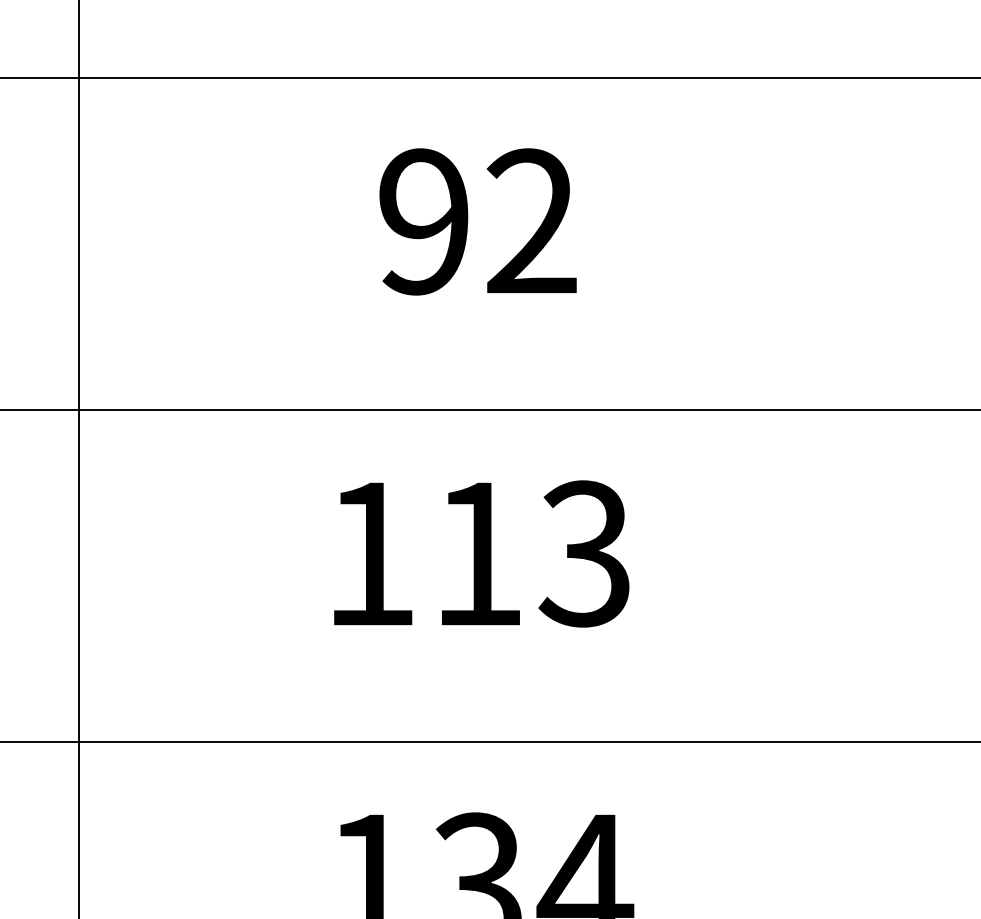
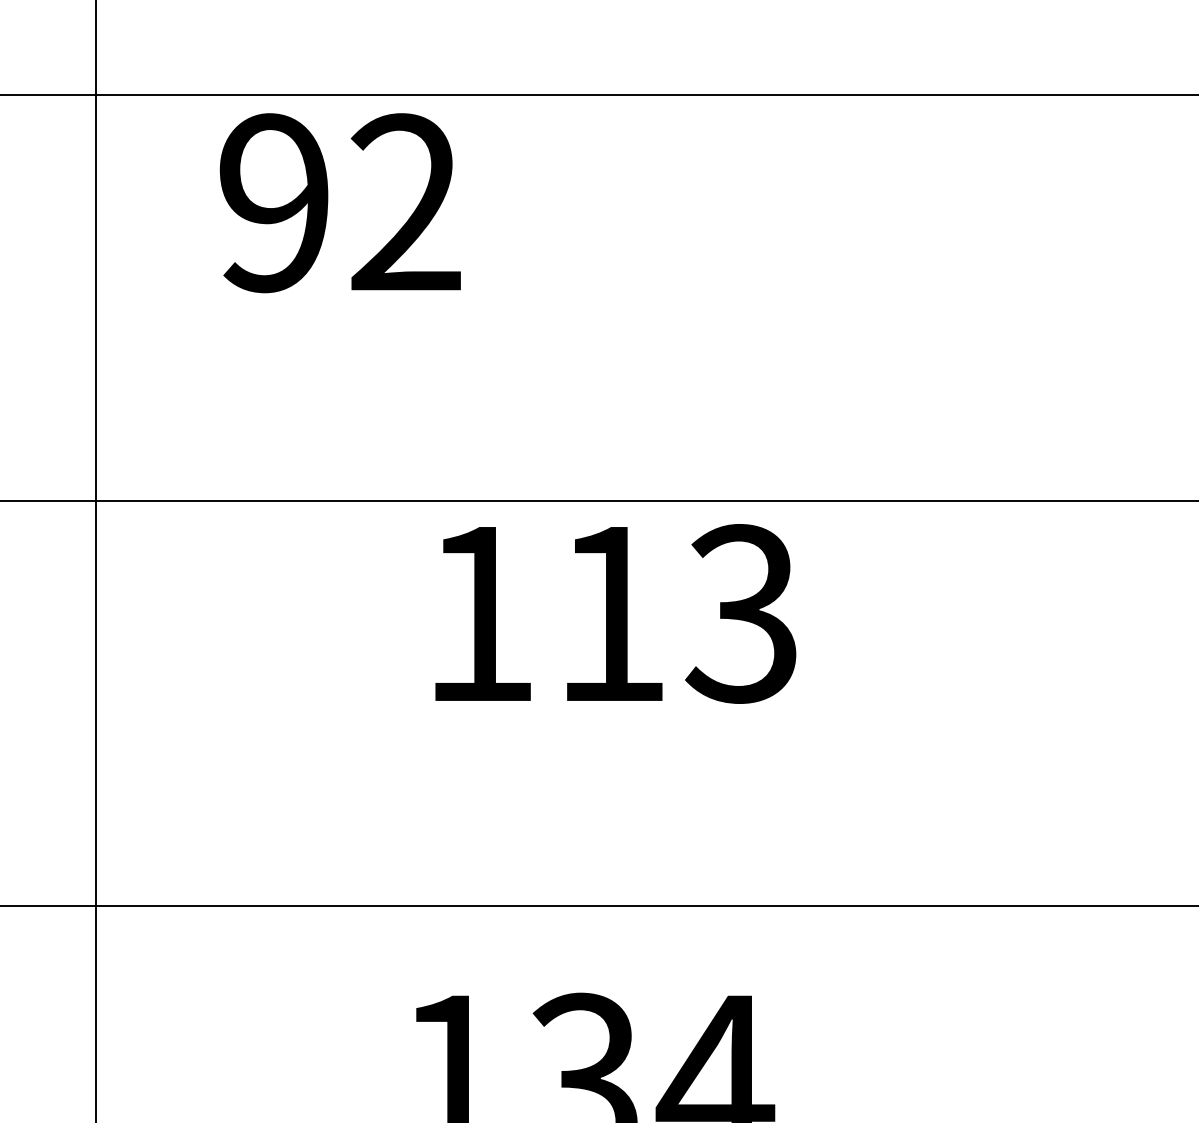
text: (477, 222) -> (339, 203), moved
text: (481, 553) -> (615, 613), moved

